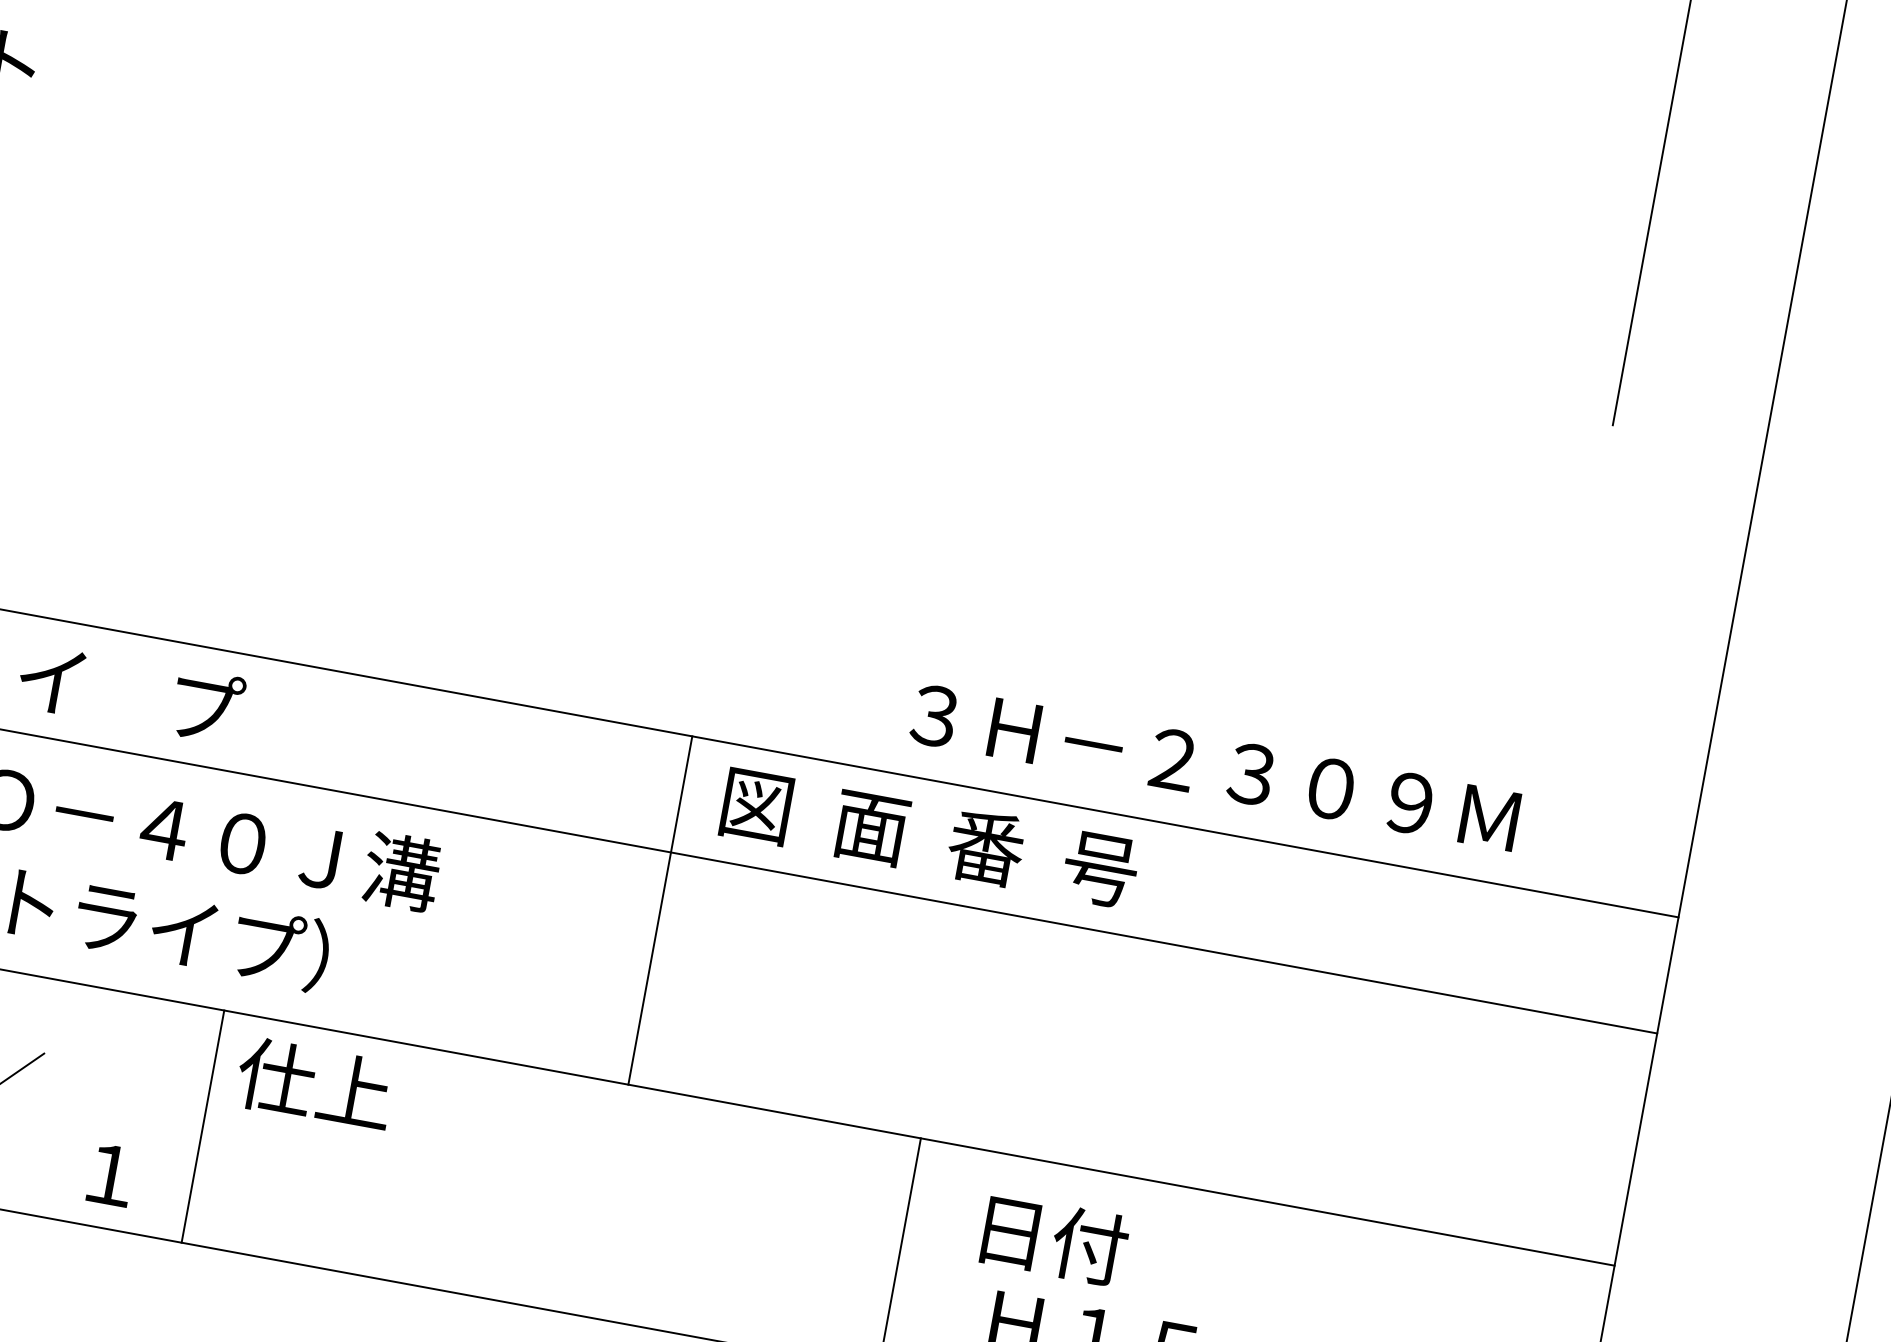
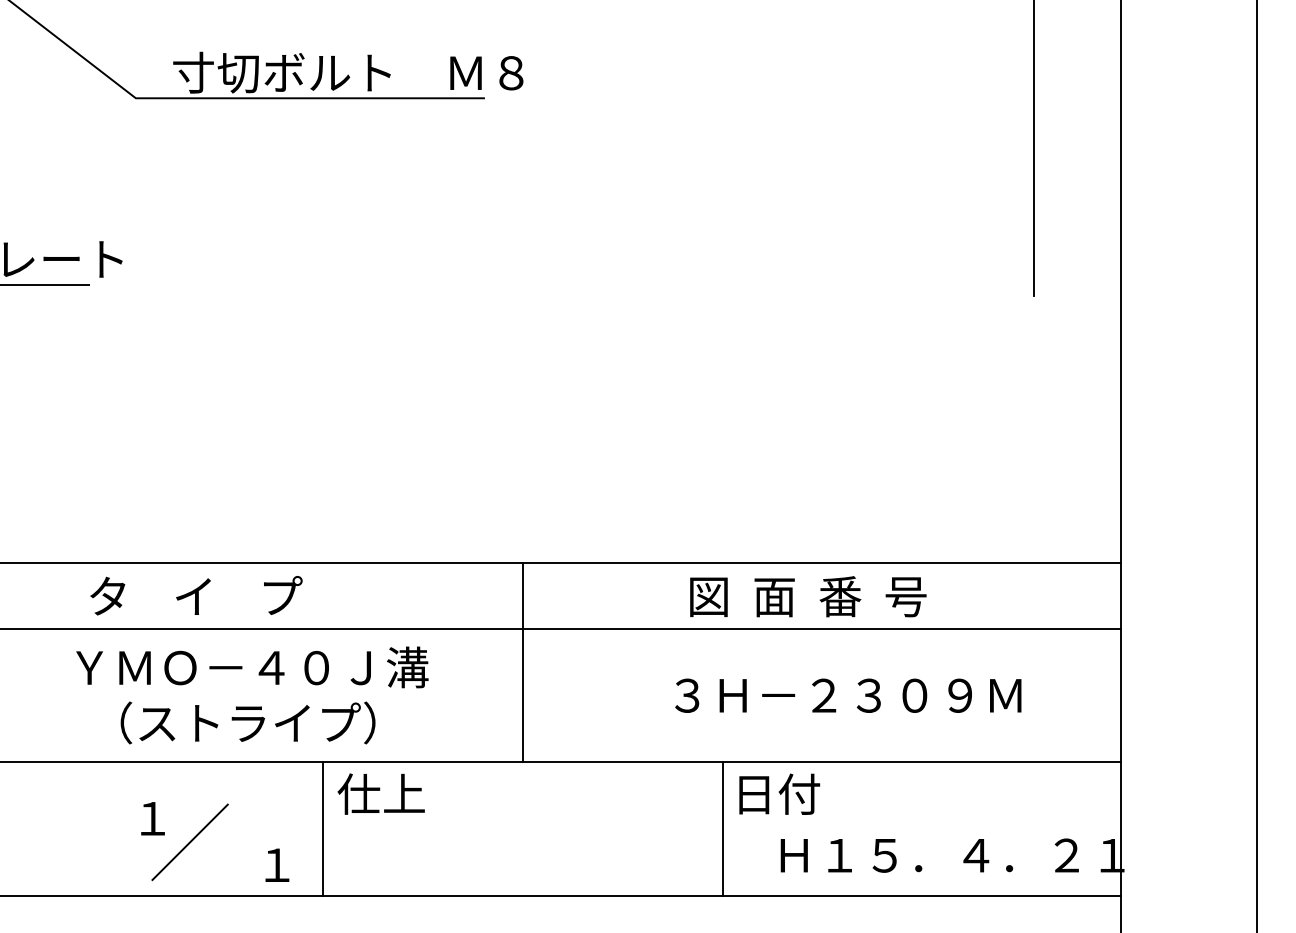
text: (1215, 767) -> (848, 695), moved
text: (930, 837) -> (808, 596), moved
line: (661, 910) -> (523, 662), moved
text: (1055, 1238) -> (779, 793), moved

